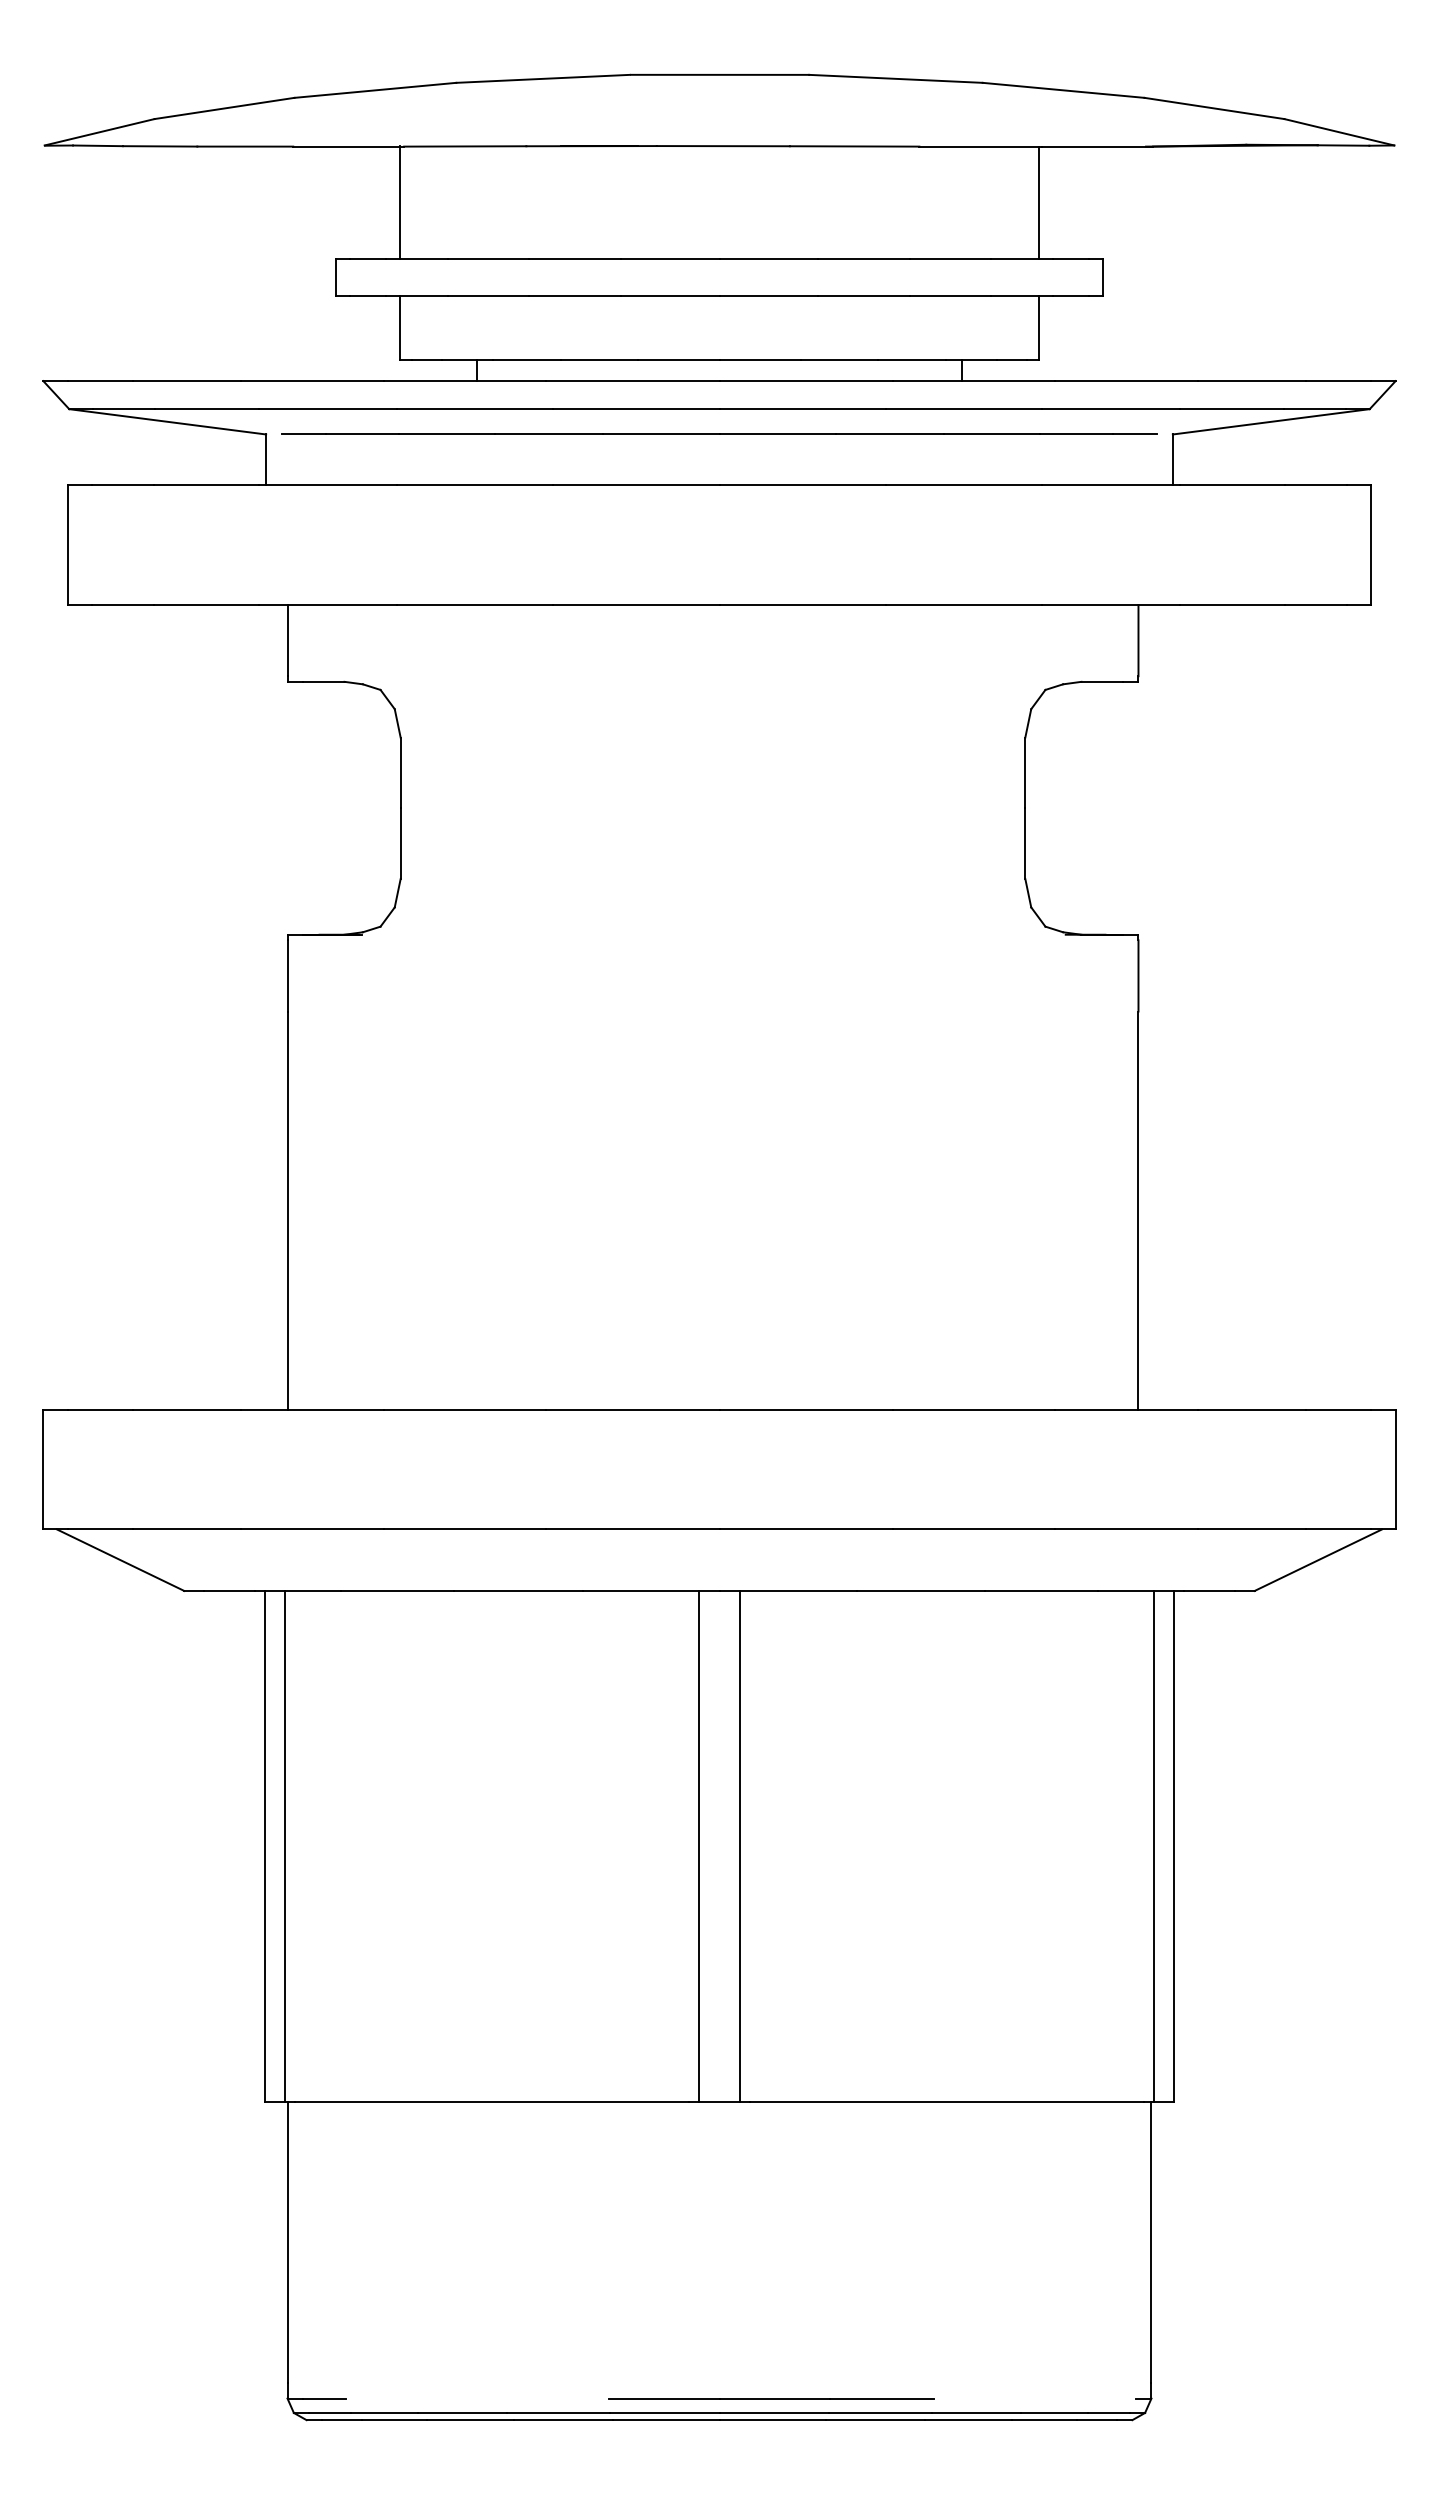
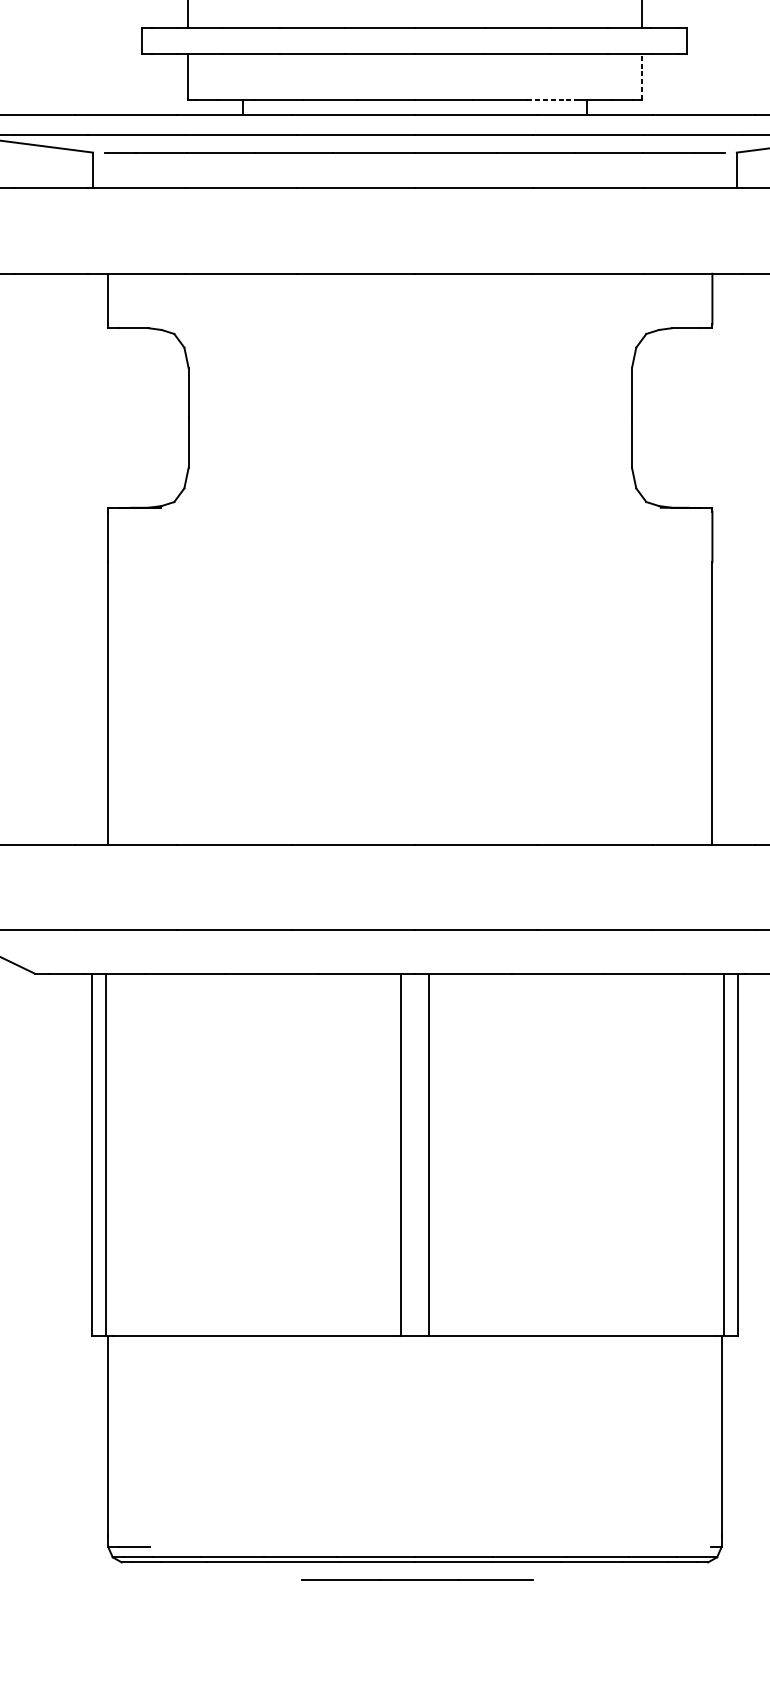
line: (1038, 327) -> (641, 76), solid -> dashed
line: (911, 360) -> (551, 100), solid -> dashed
line: (771, 2398) -> (417, 1580), moved

